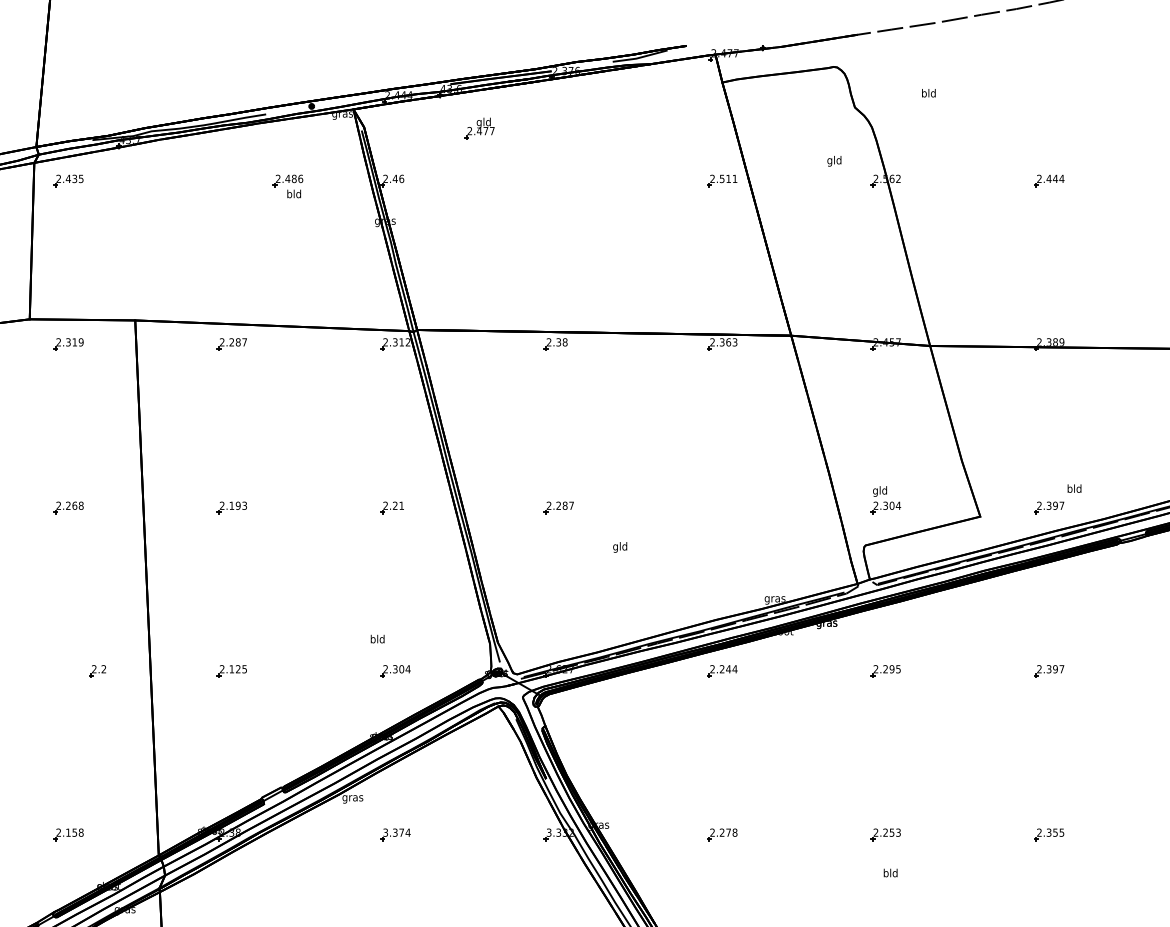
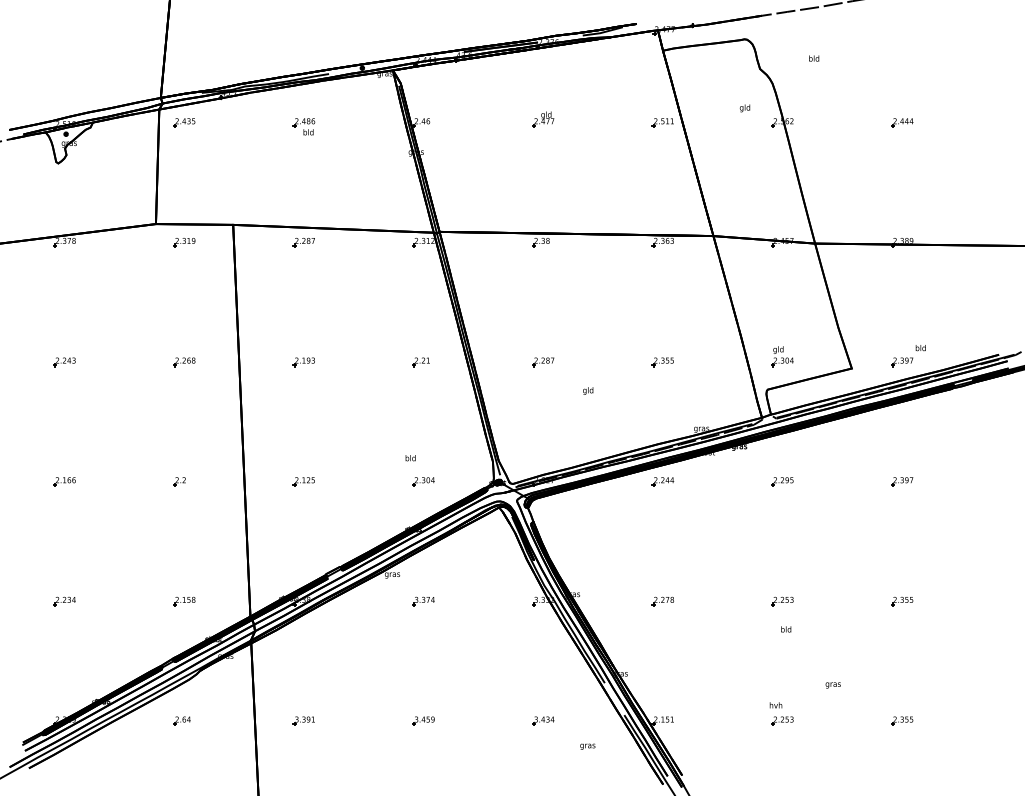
part: (479, 128) -> (543, 119), moved
part: (287, 186) -> (303, 126), moved
part: (721, 508) -> (662, 362), added
part: (97, 670) -> (179, 481), moved

